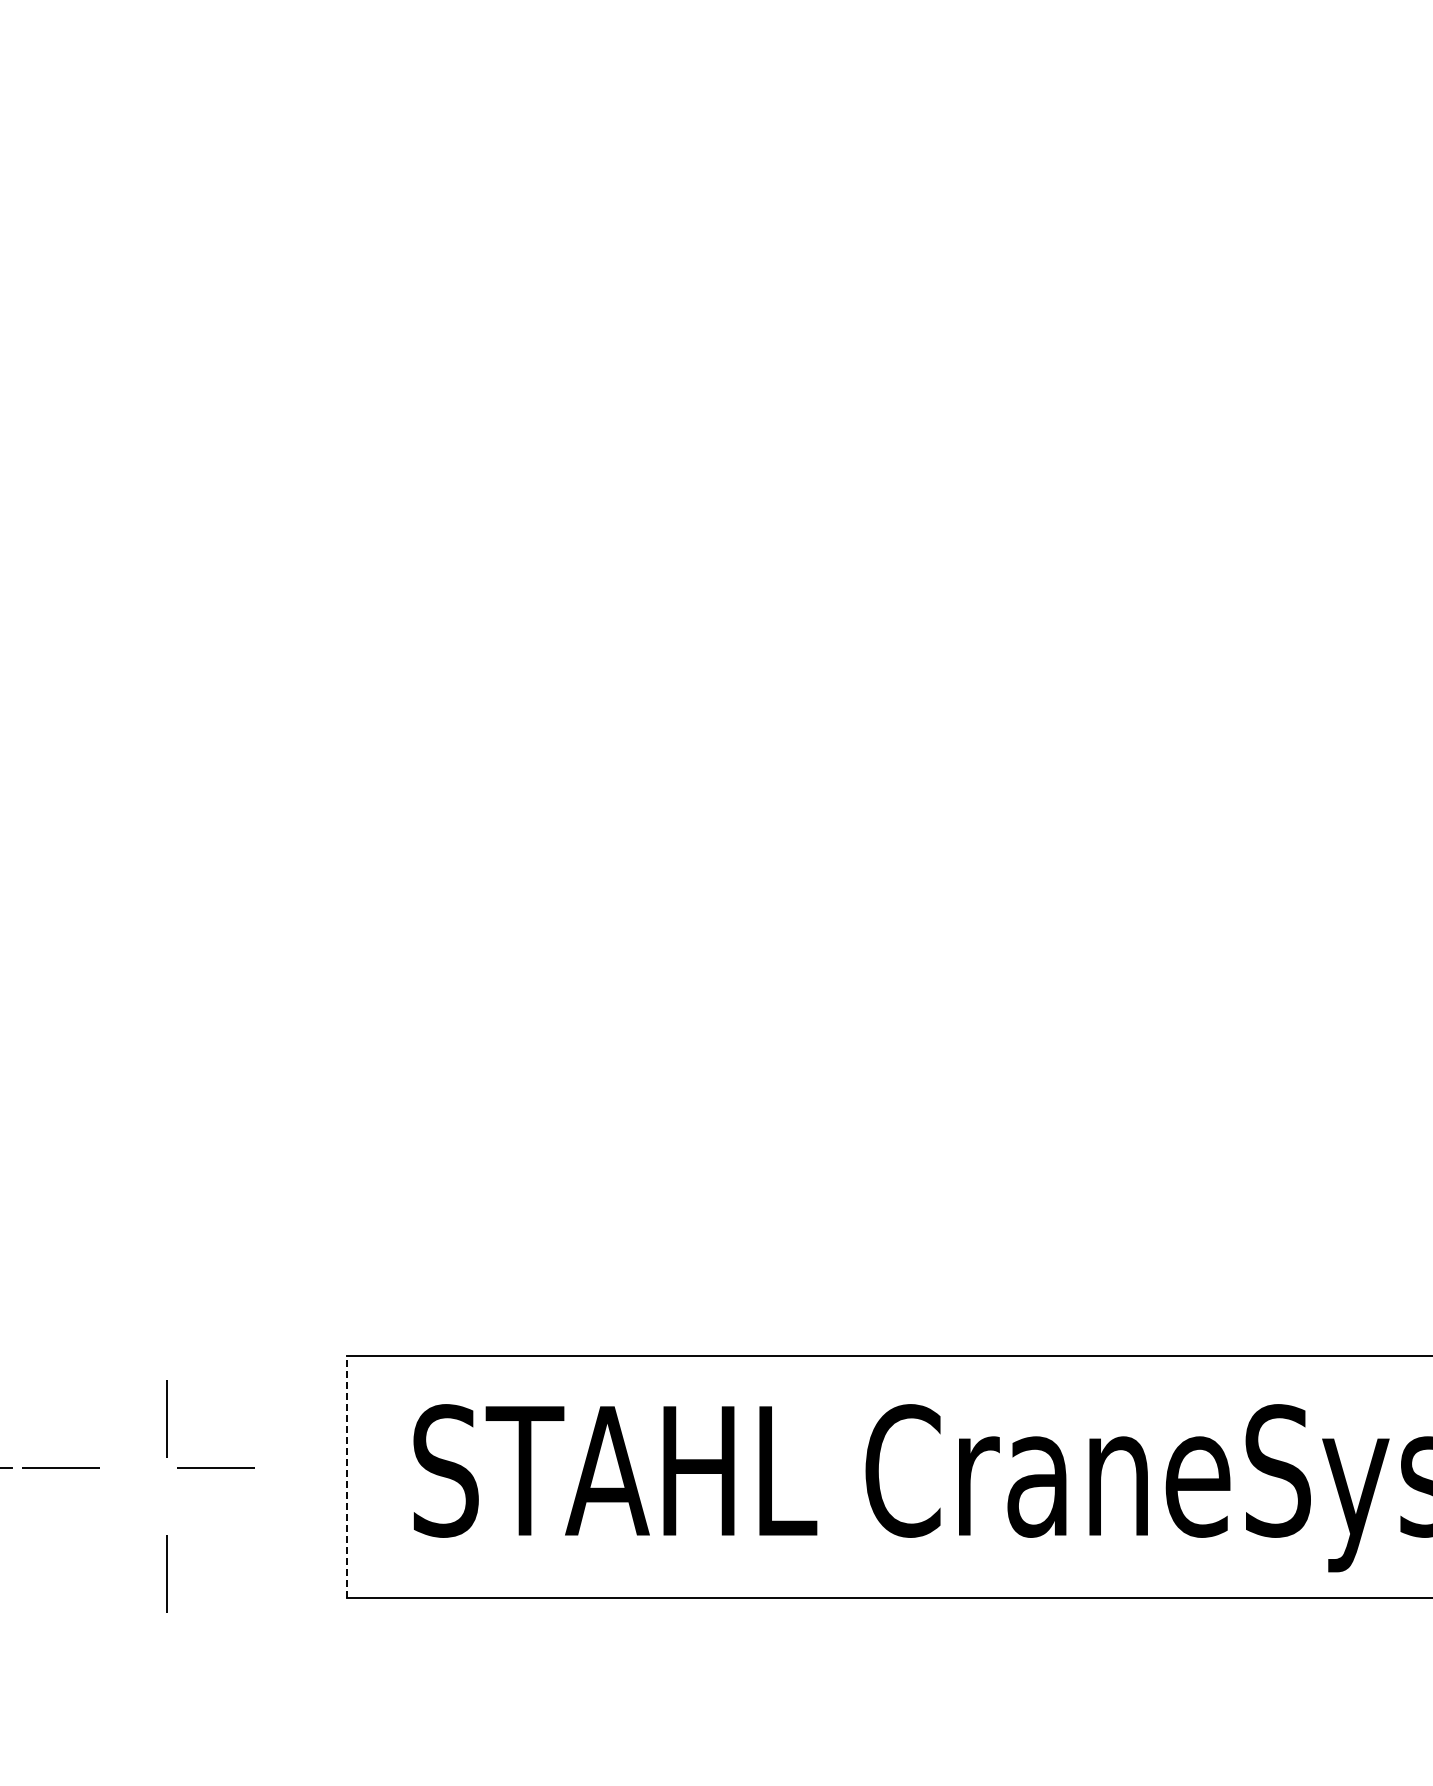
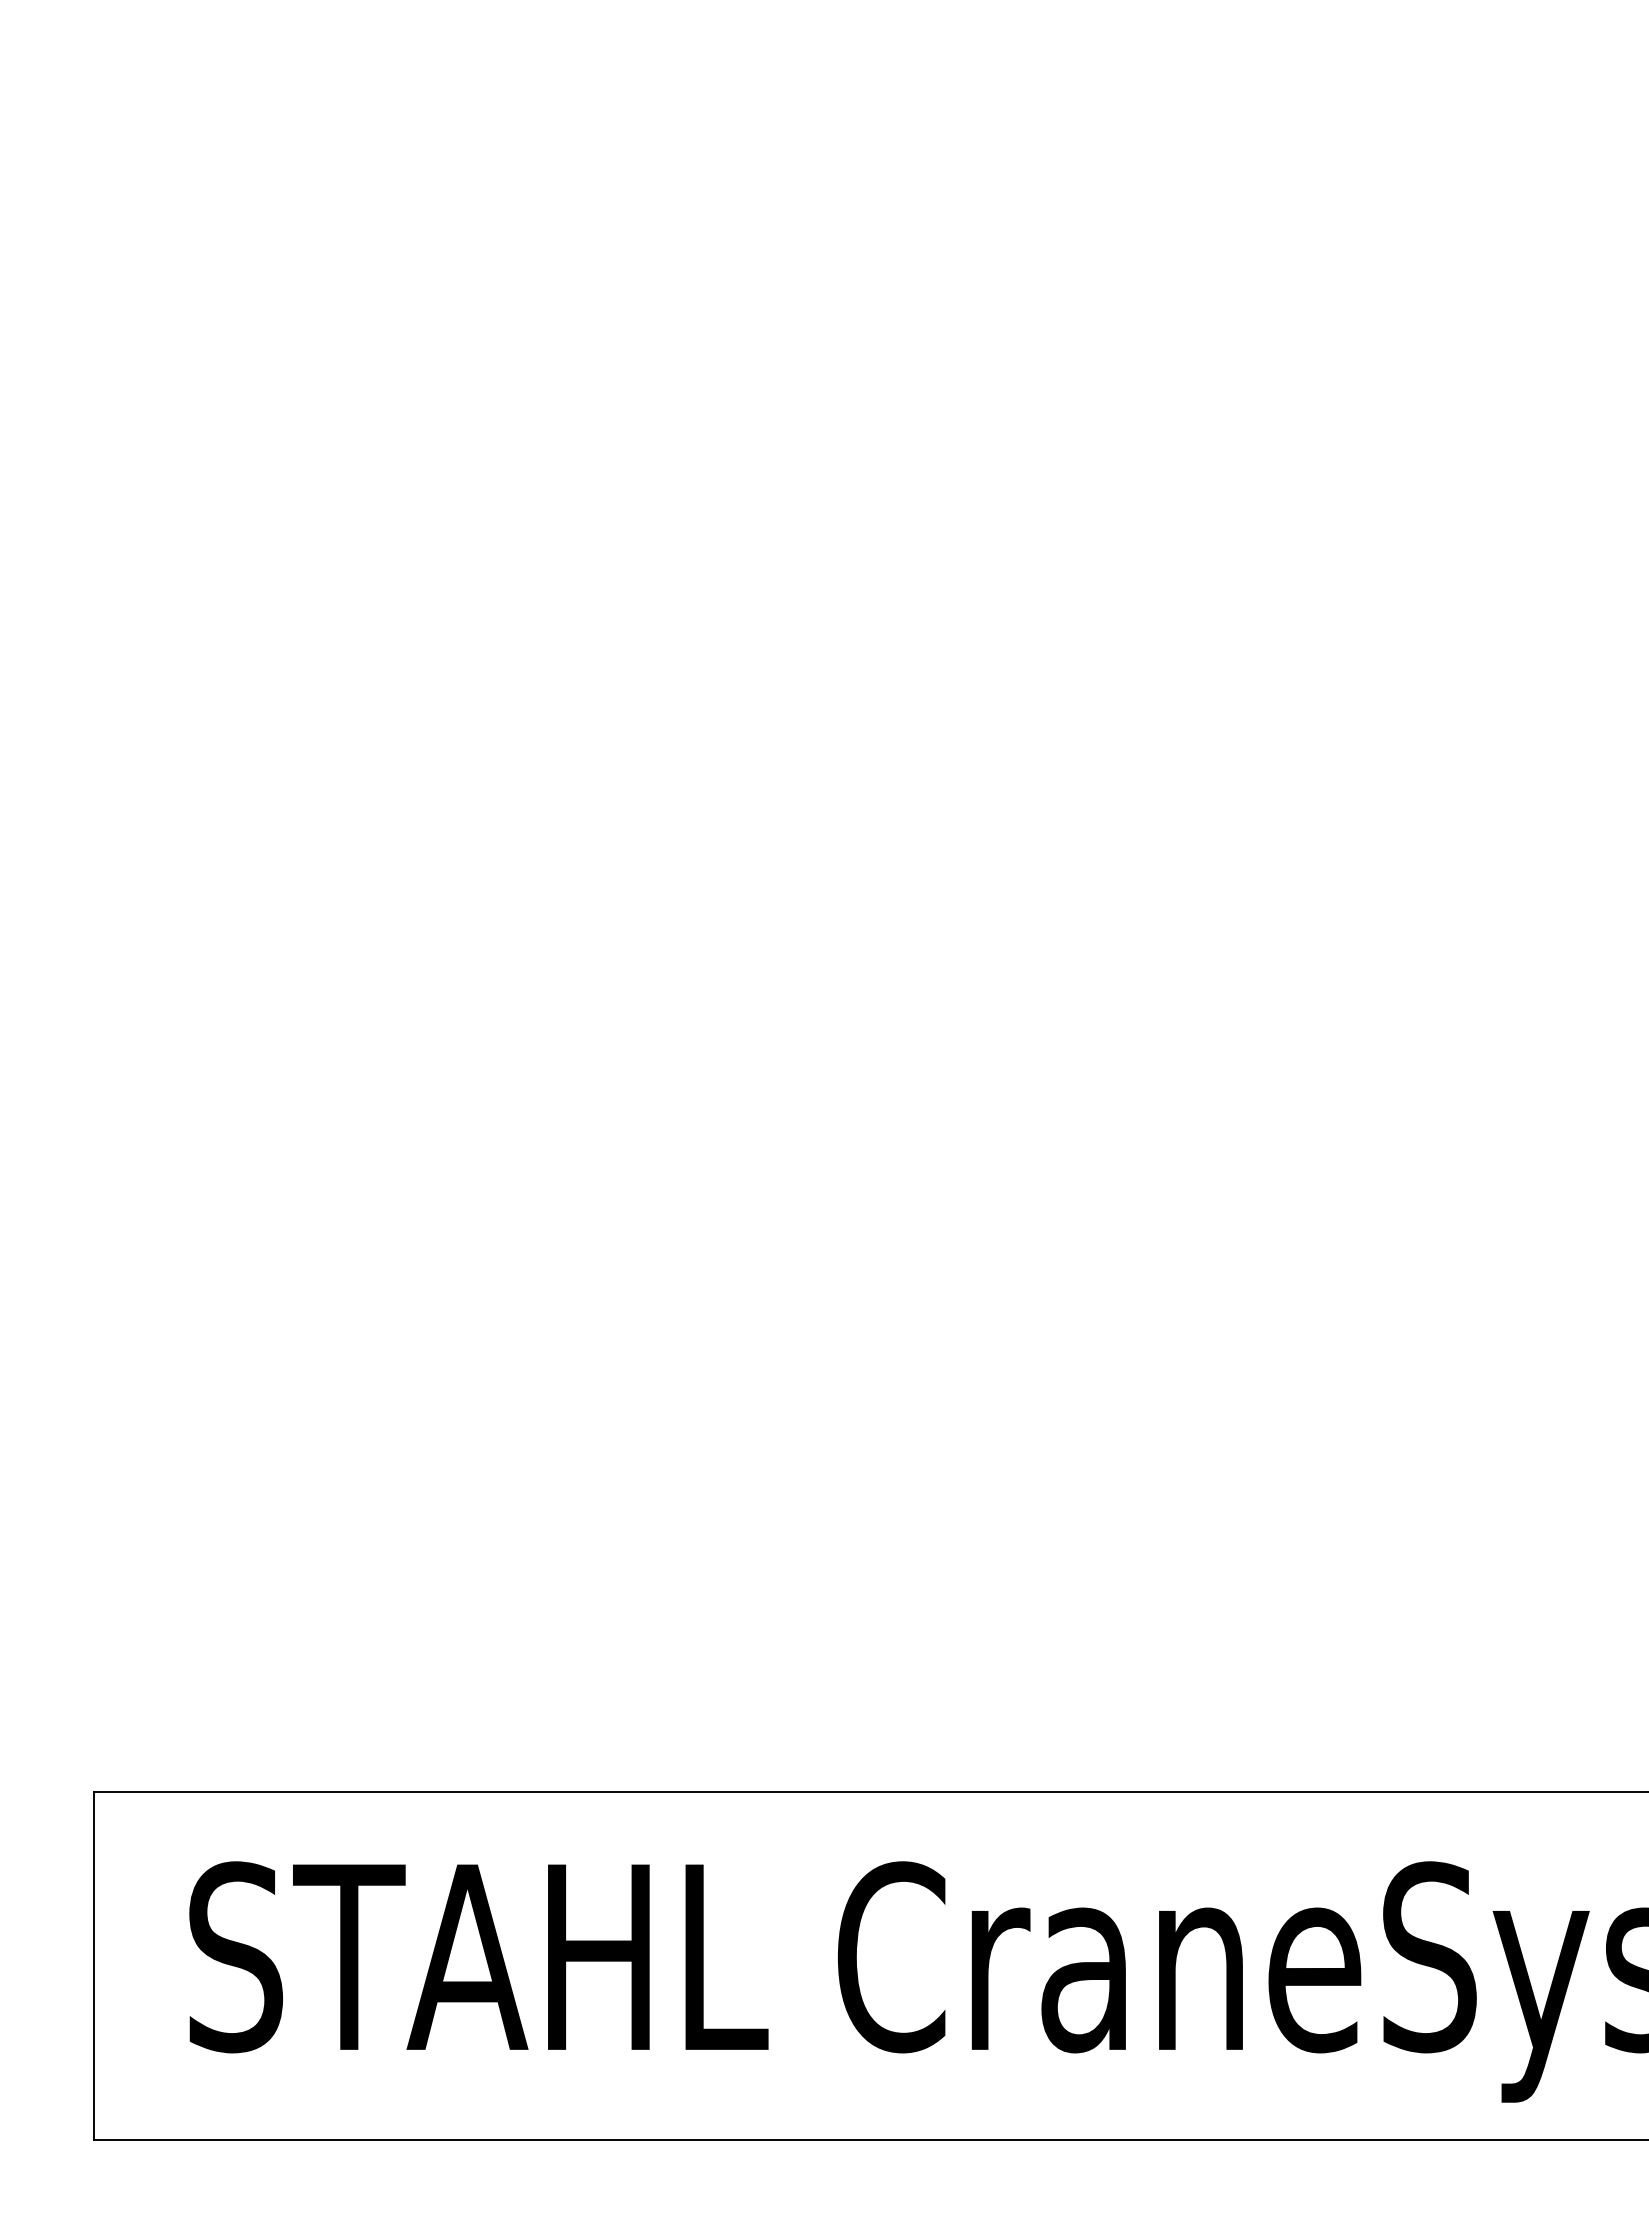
line: (346, 1476) -> (93, 1965), dashed -> solid

